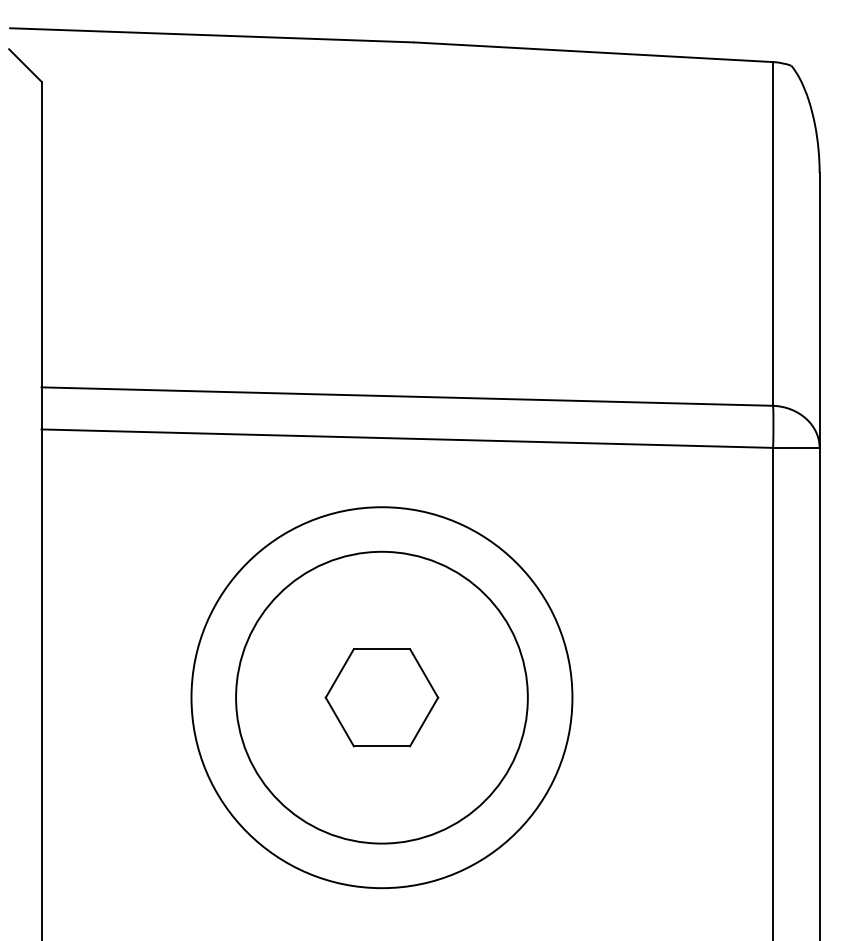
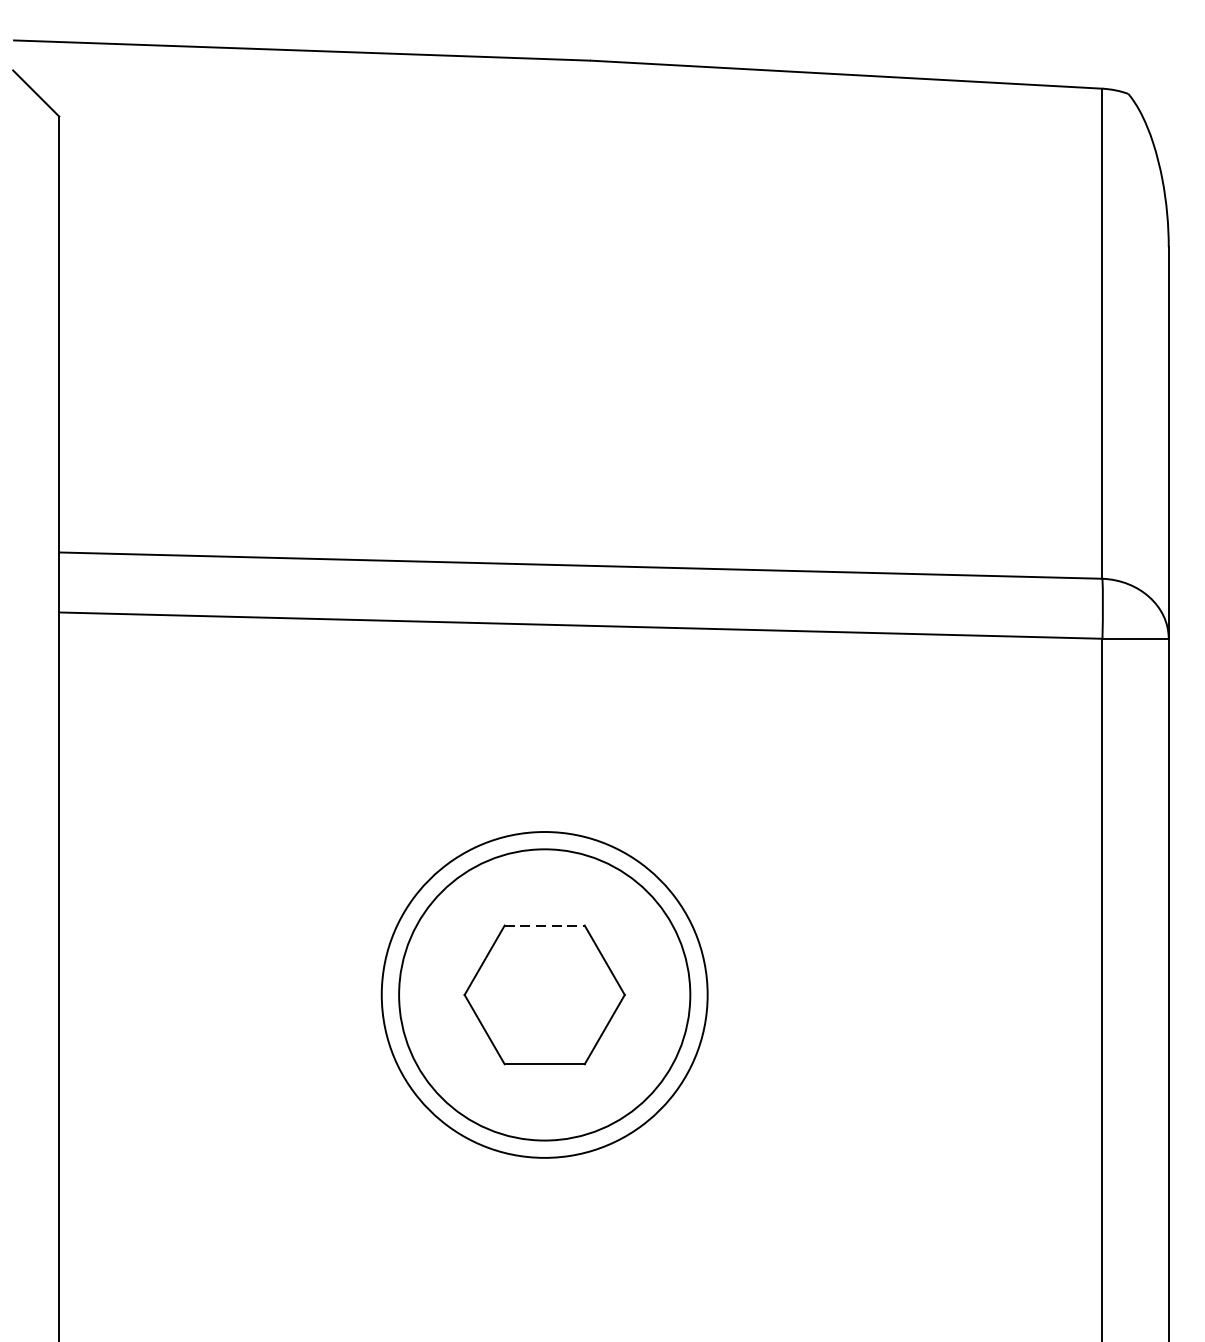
line: (382, 649) -> (545, 926), solid -> dashed
circle: (381, 697) -> (544, 994), size x0.6
circle: (381, 697) -> (544, 994), size x0.7

